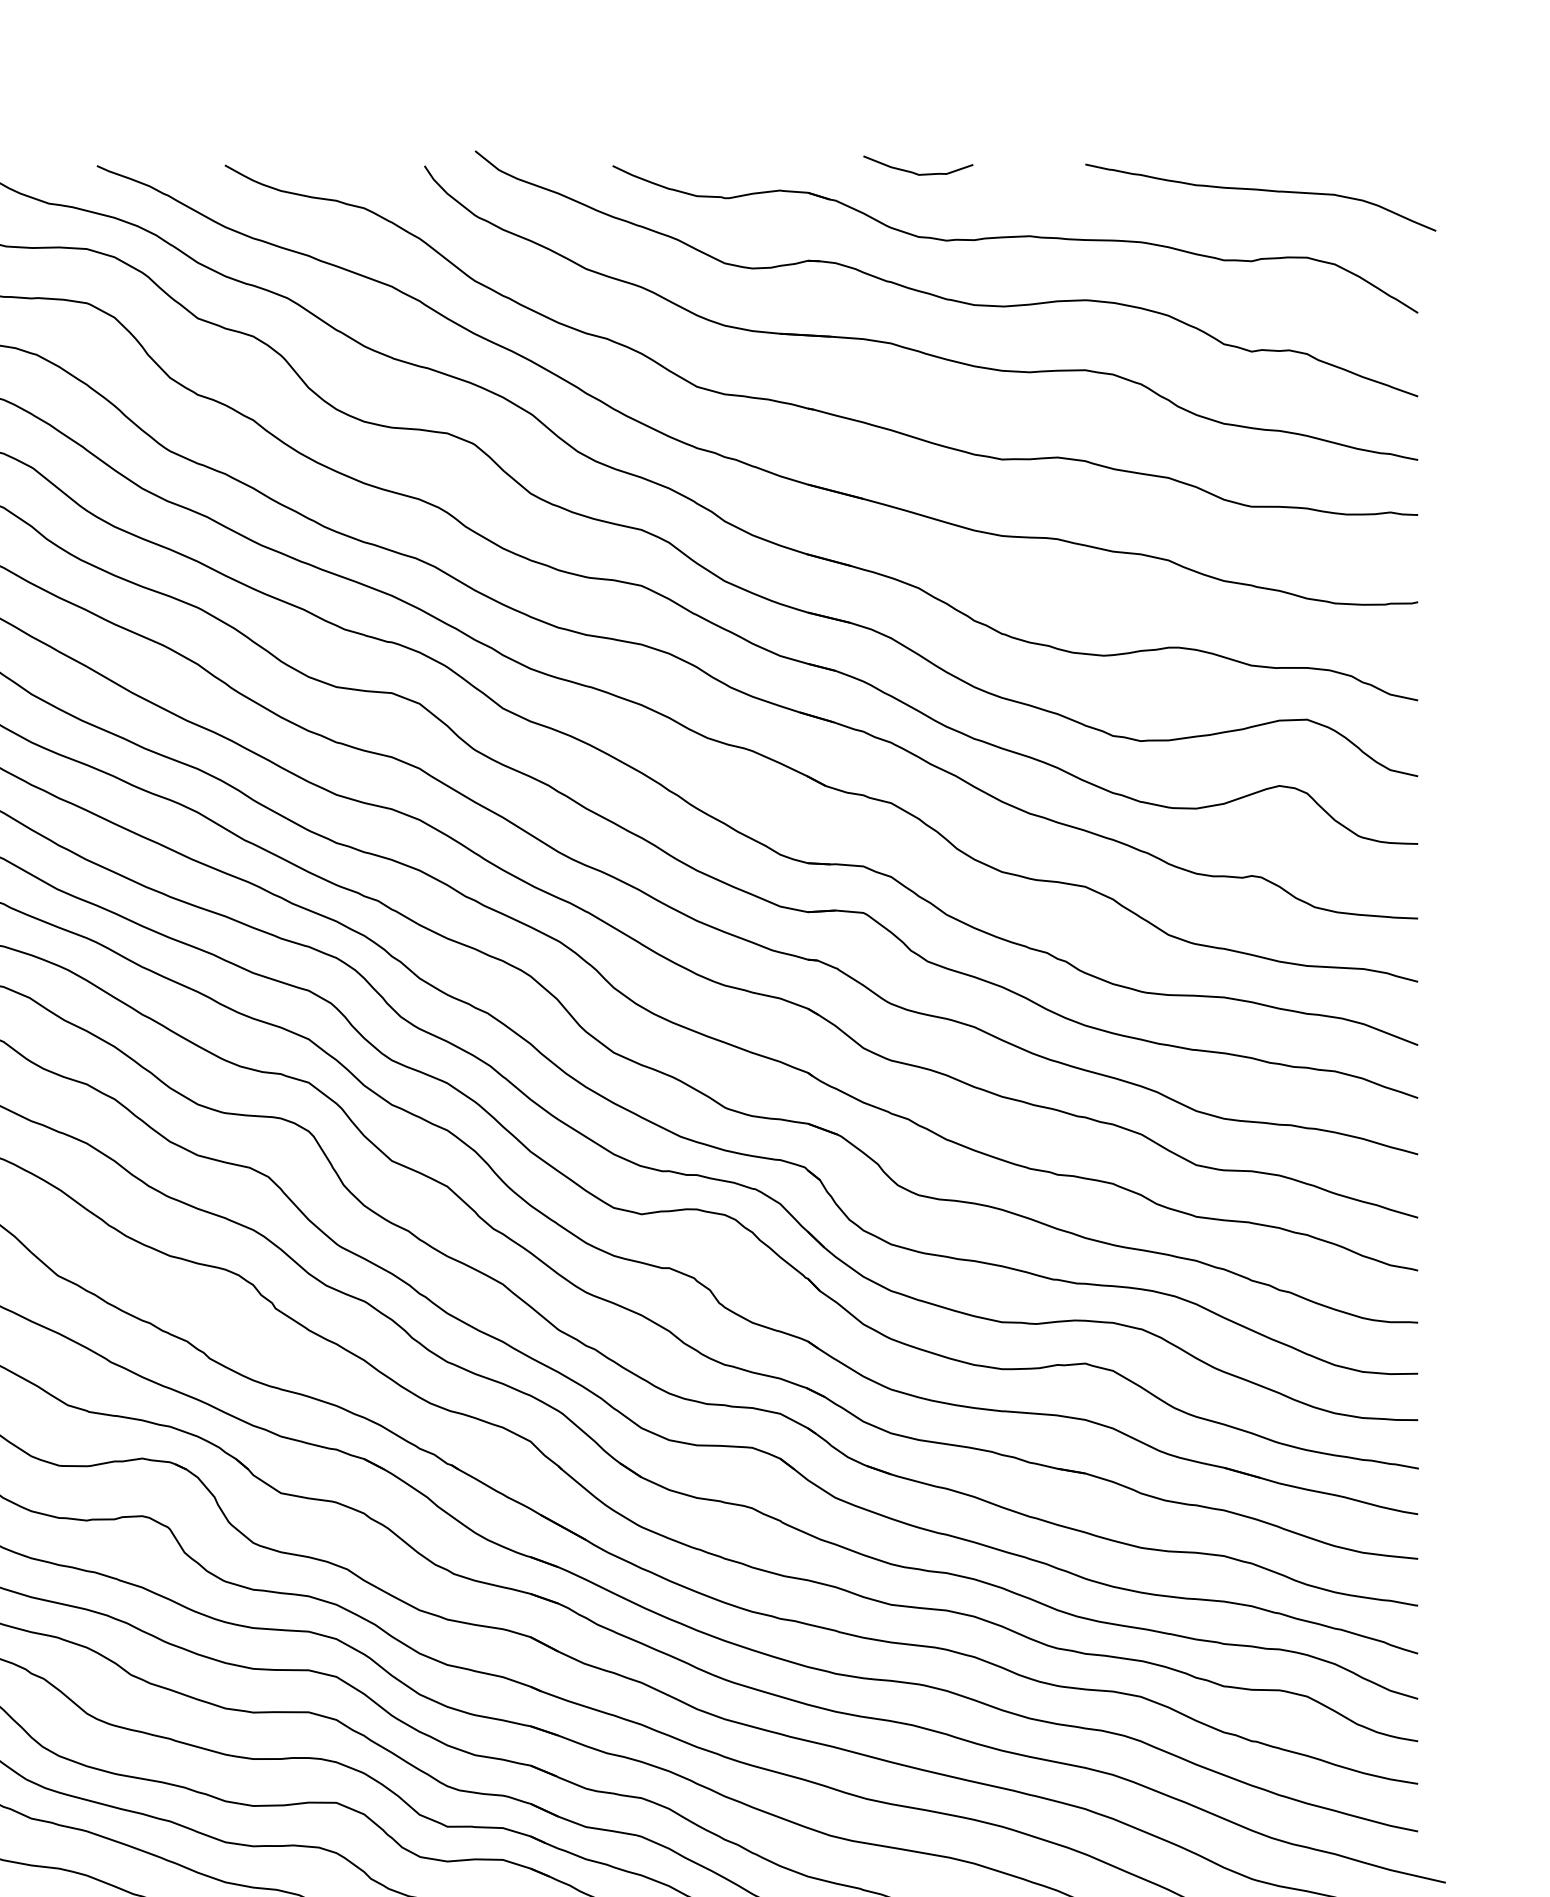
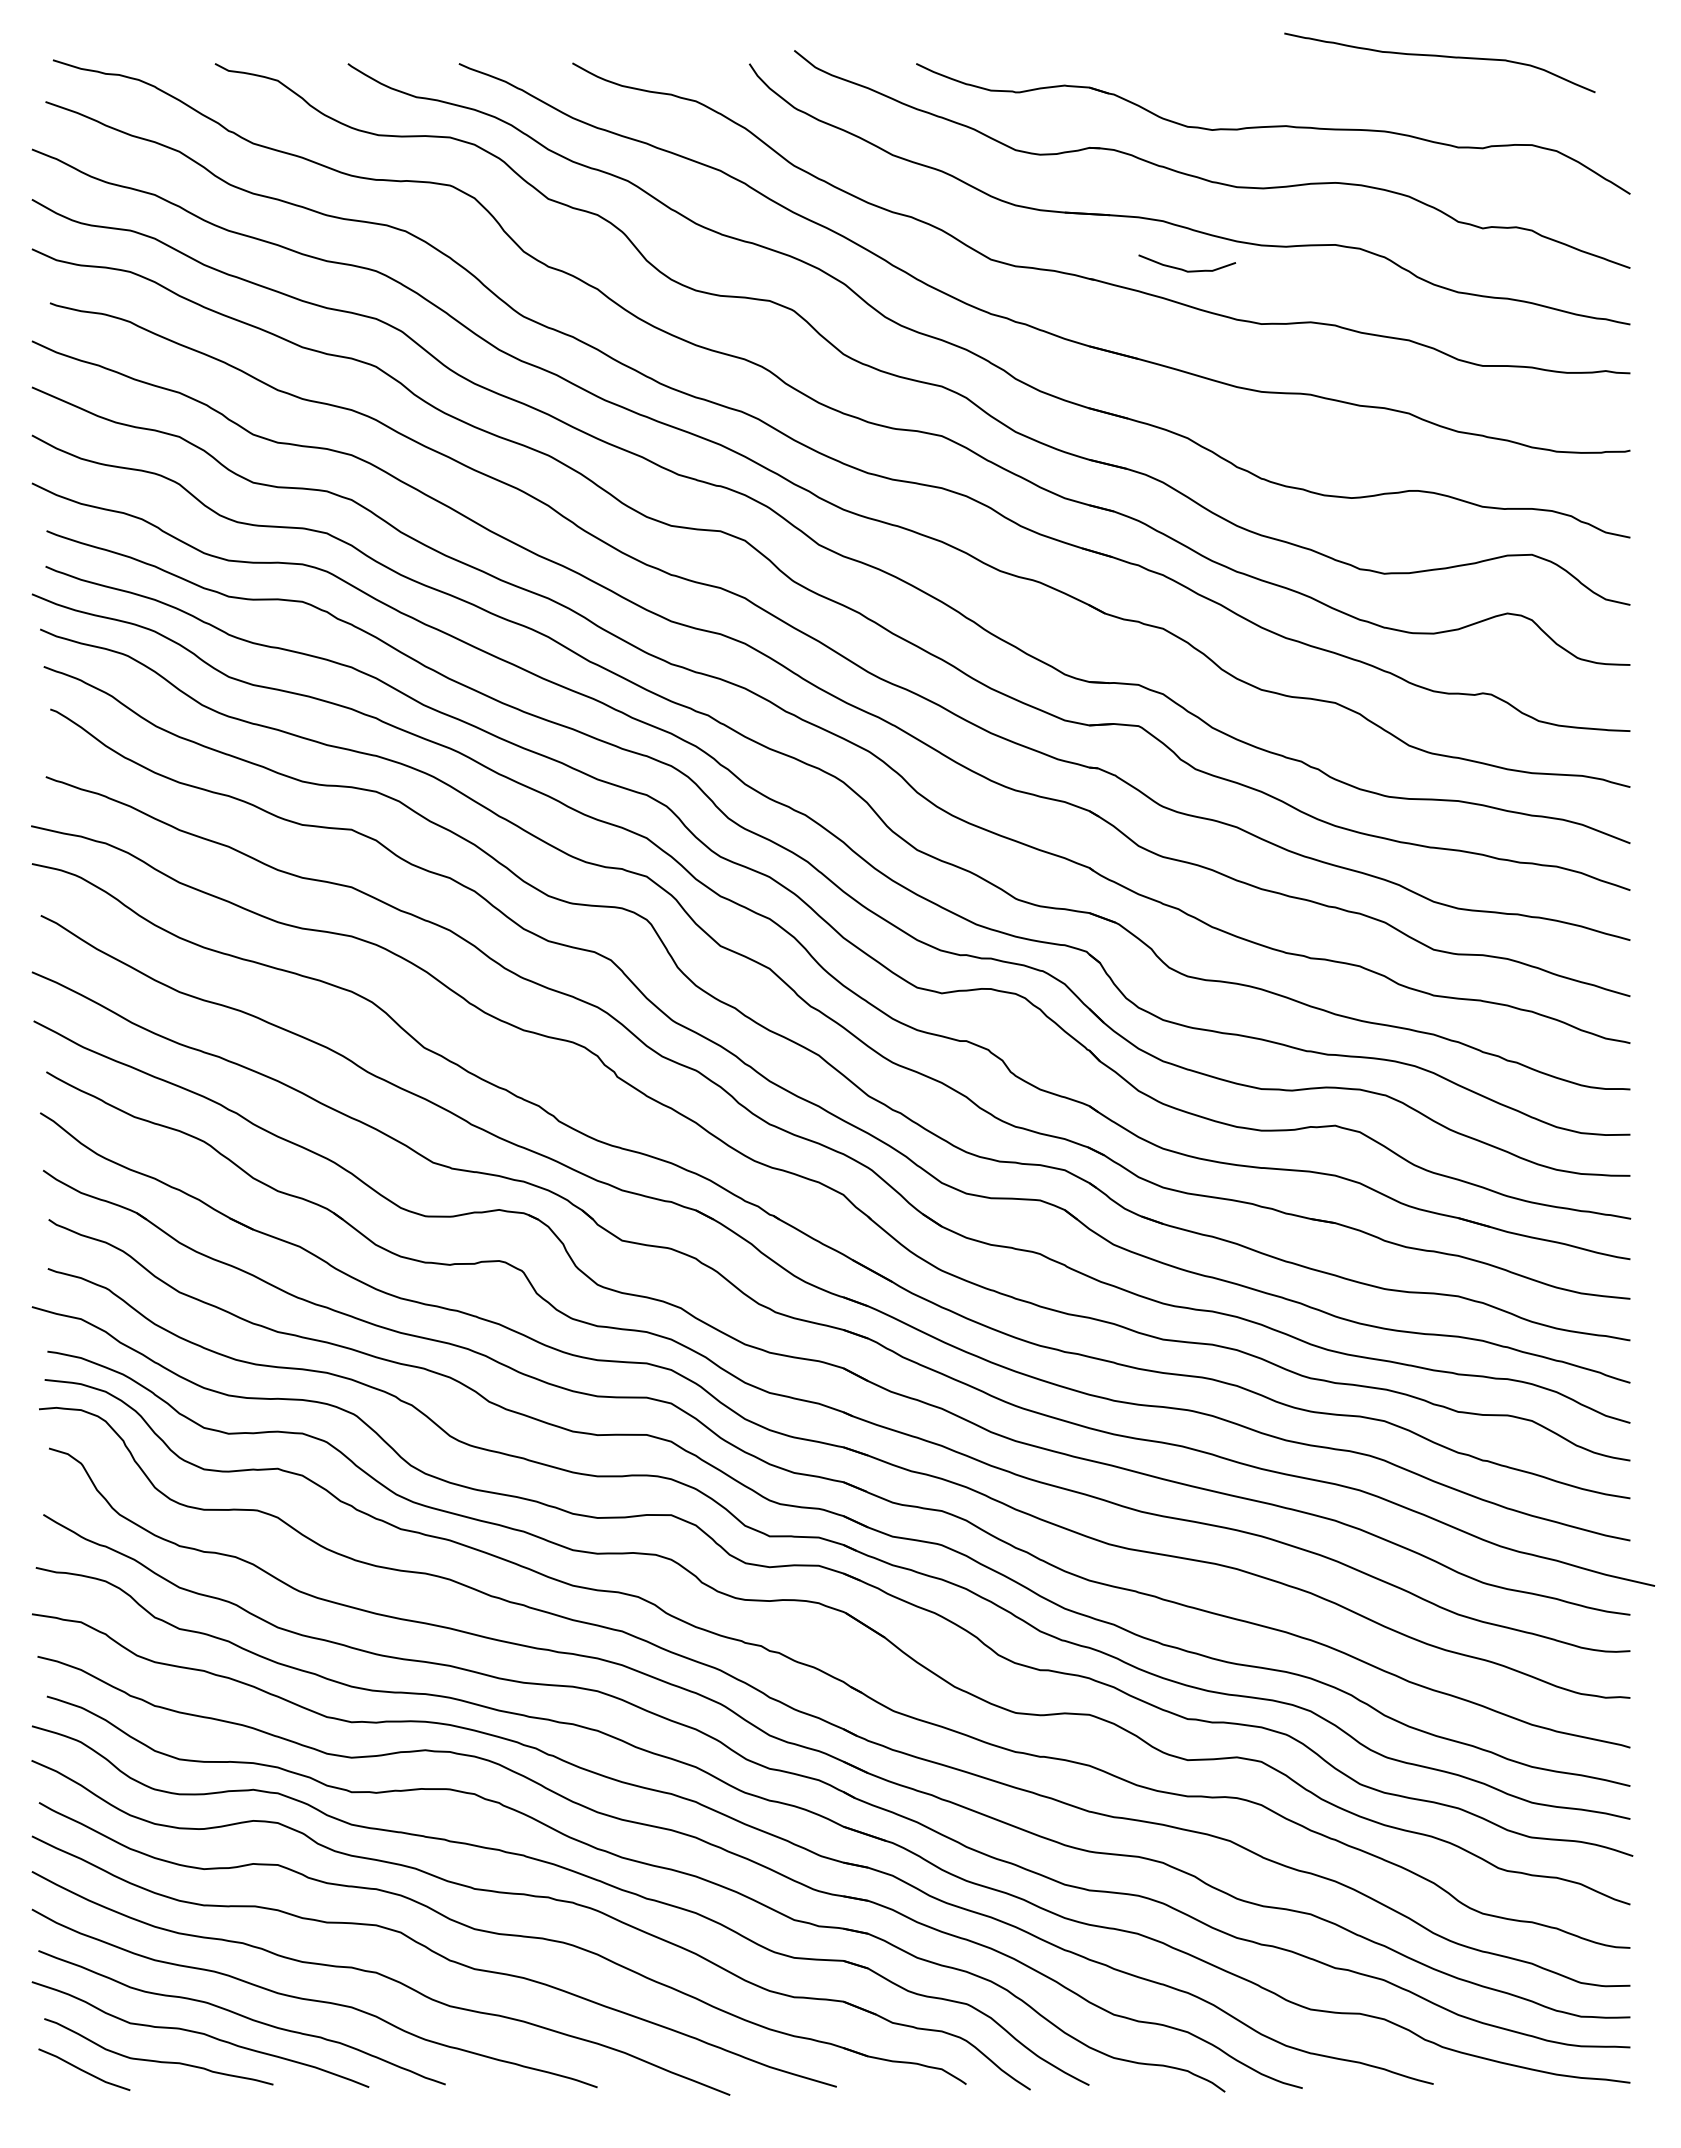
curve: (915, 172) -> (1184, 269), moved
curve: (1262, 191) -> (1441, 57), moved

